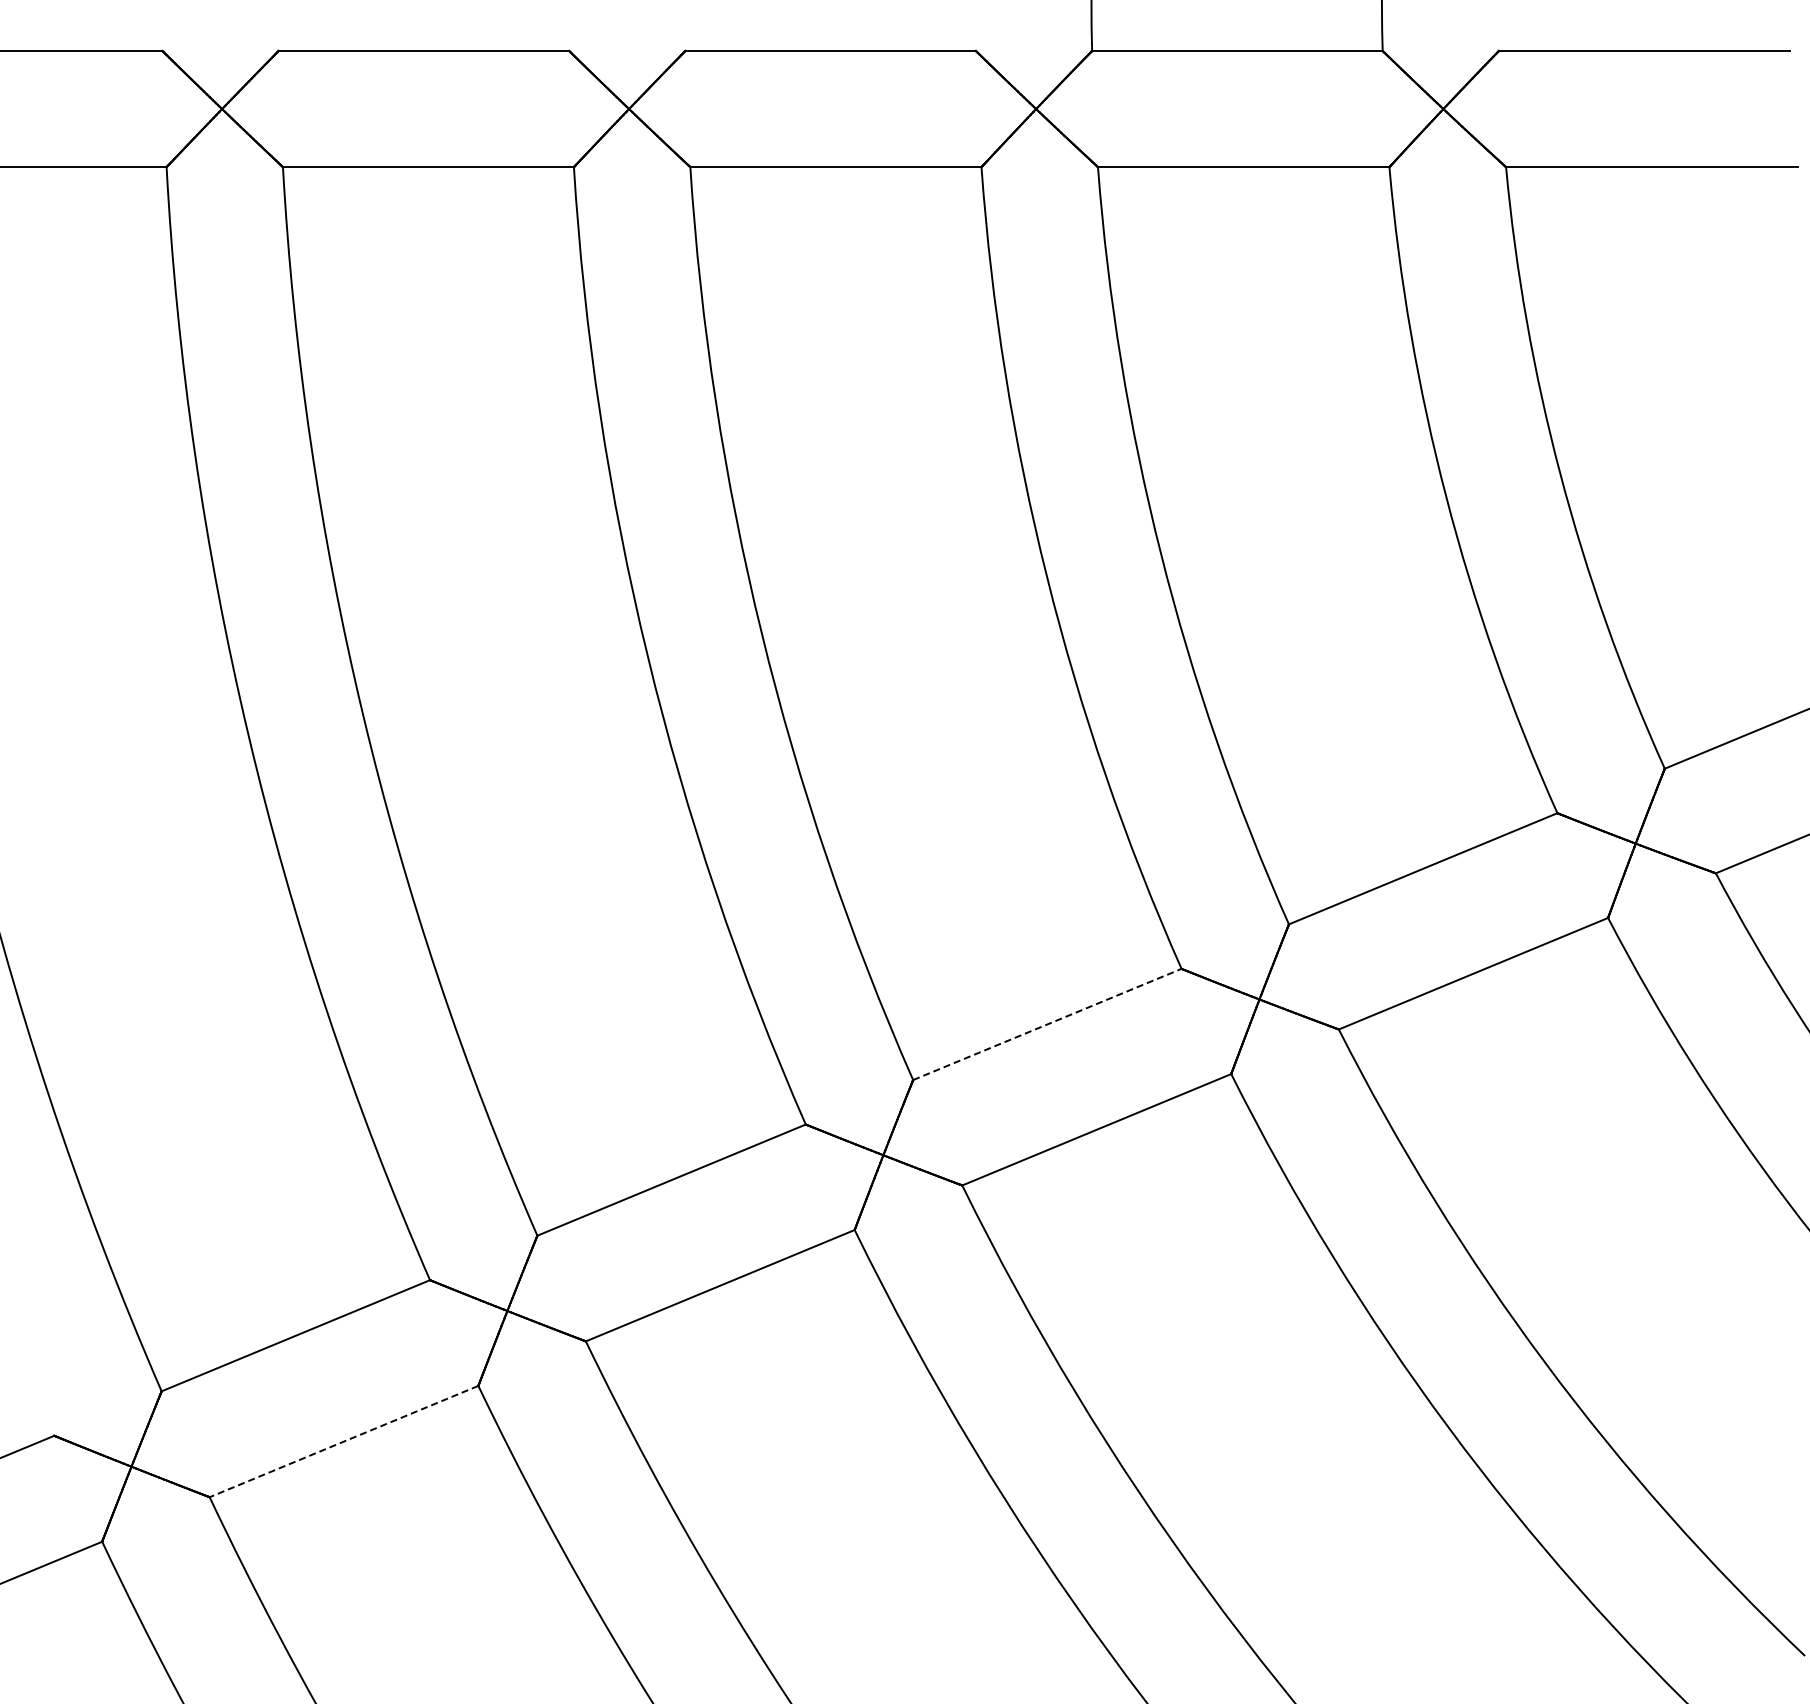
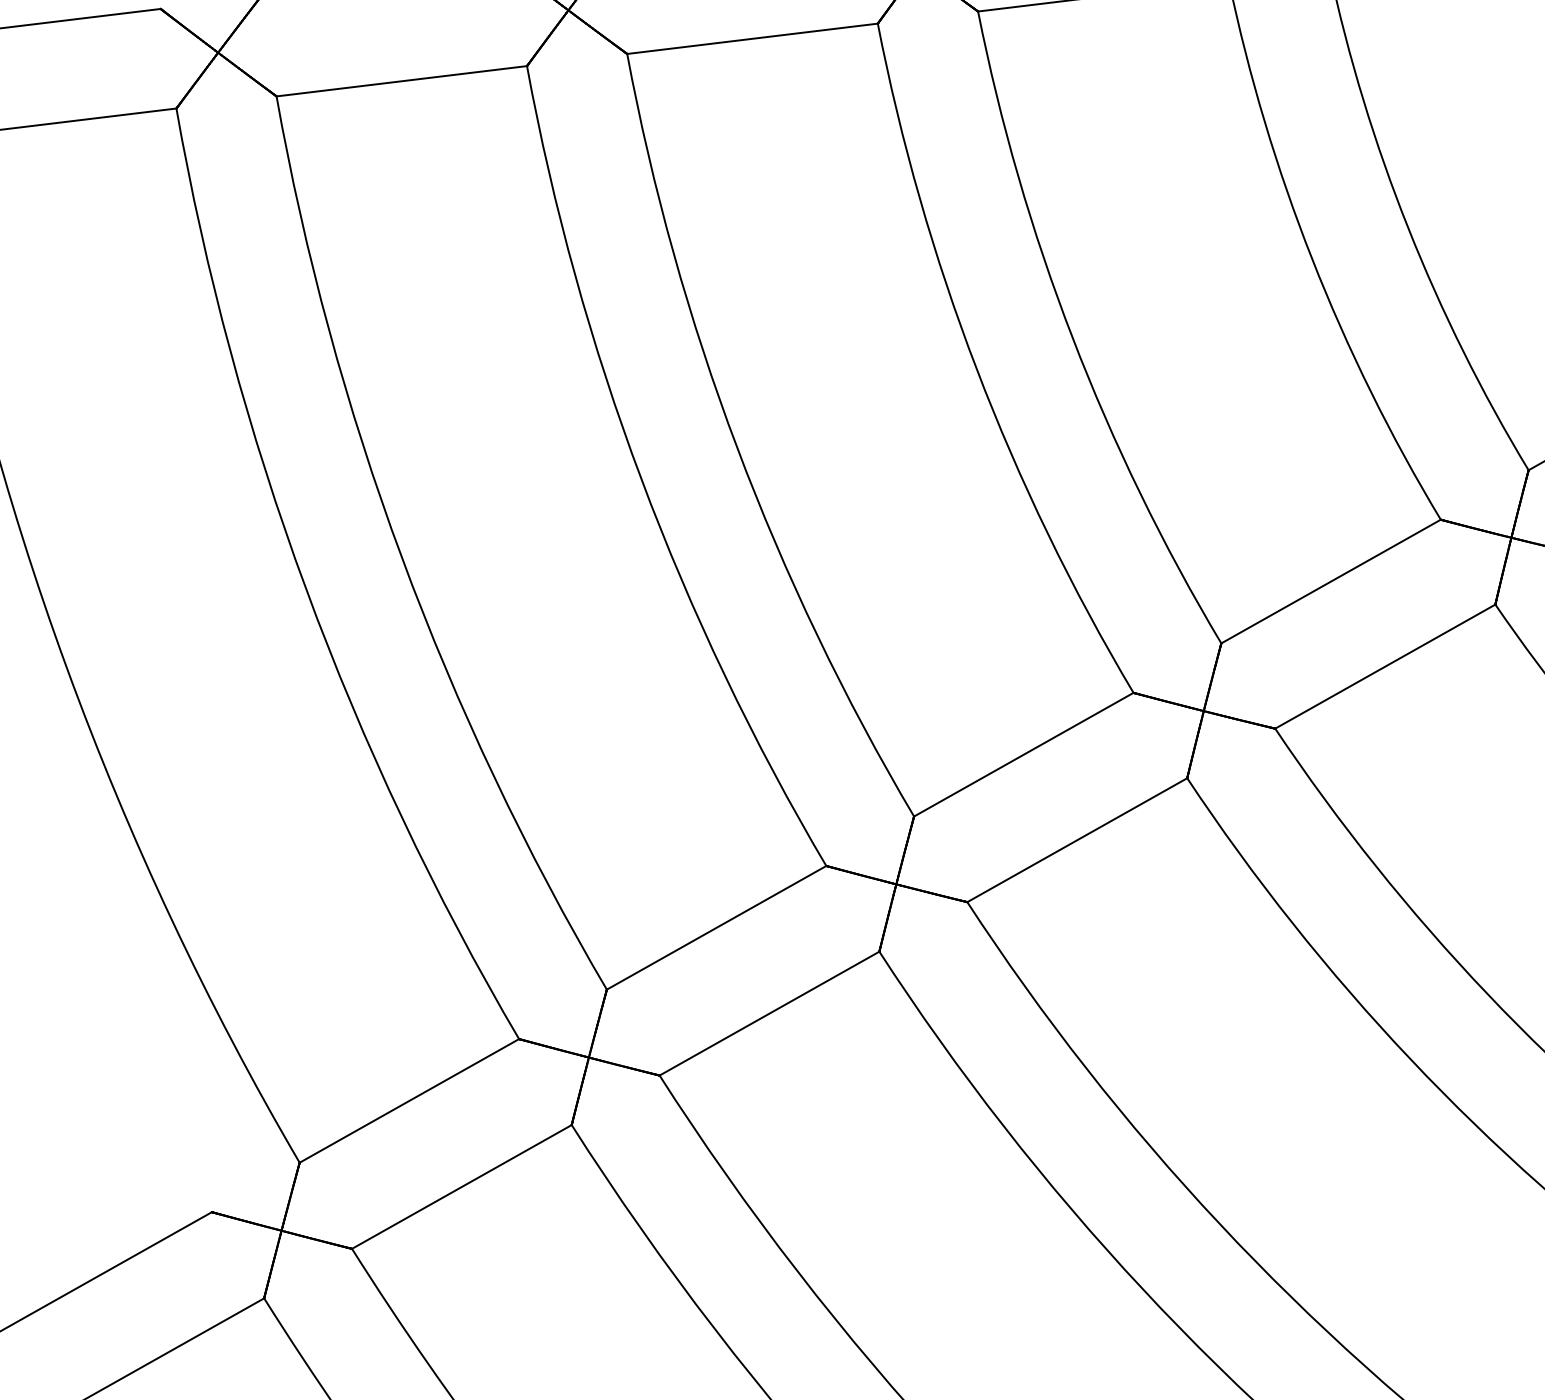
line: (1047, 1024) -> (1023, 754), dashed -> solid
line: (343, 1441) -> (461, 1186), dashed -> solid

